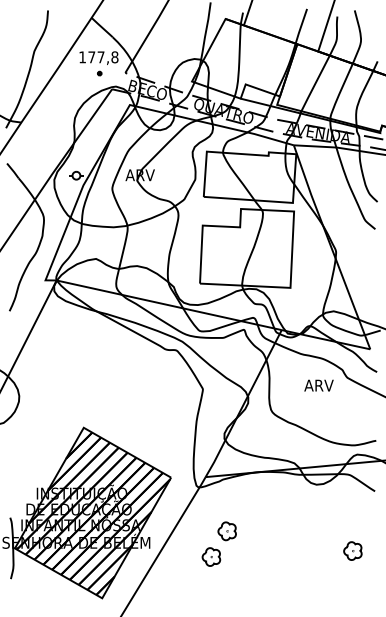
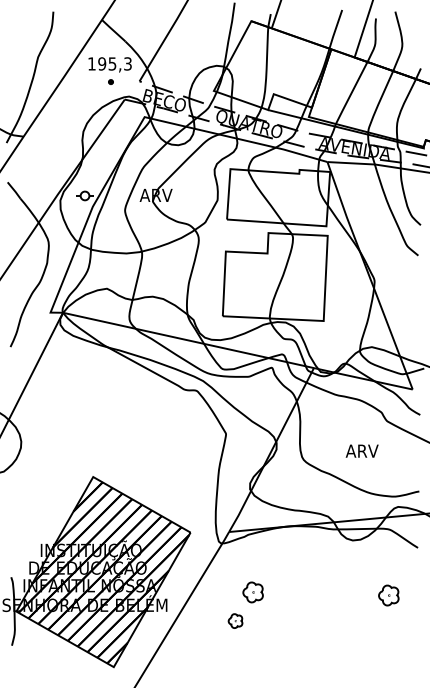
text: (103, 57) -> (115, 64), 177,8 -> 195,3
text: (318, 385) -> (361, 451), moved
part: (352, 550) -> (388, 594), moved
part: (211, 556) -> (235, 620), size x0.7

